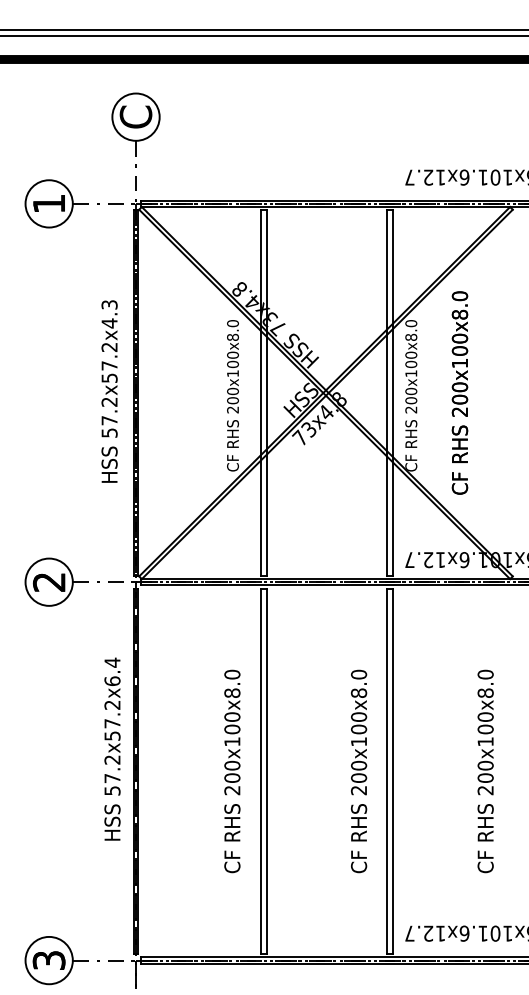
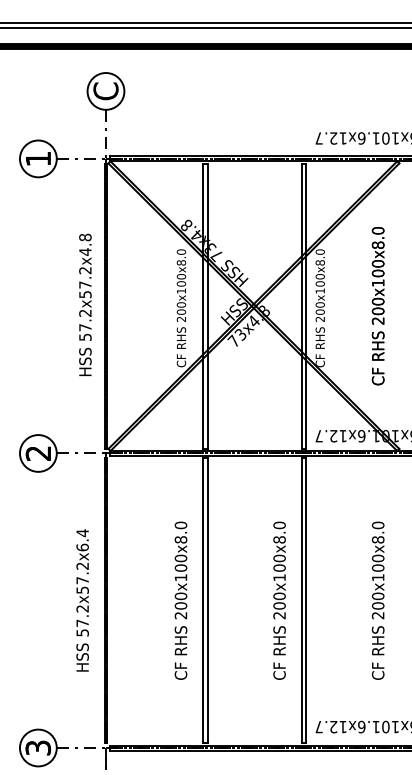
text: (109, 304) -> (85, 237), 57.2x57.2x4.3 -> 57.2x57.2x4.8
text: (459, 393) -> (377, 306), moved
text: (112, 749) -> (82, 600), moved

